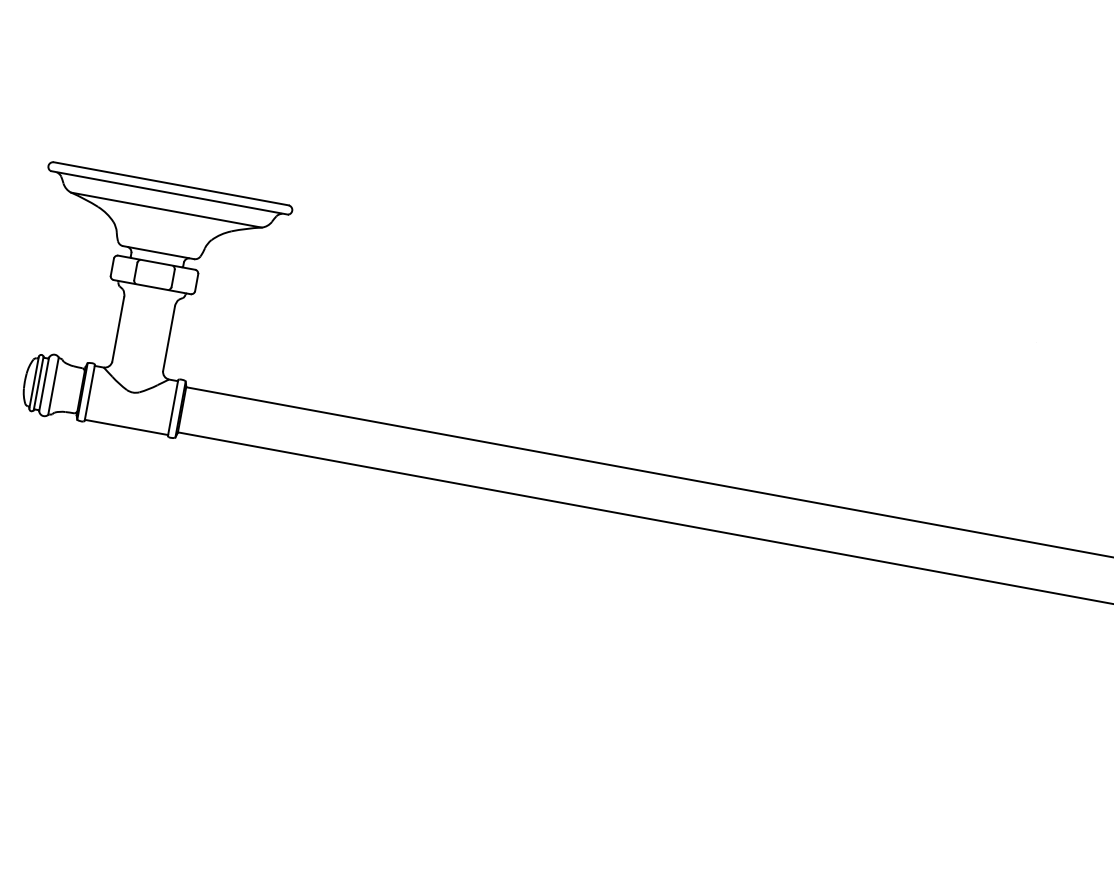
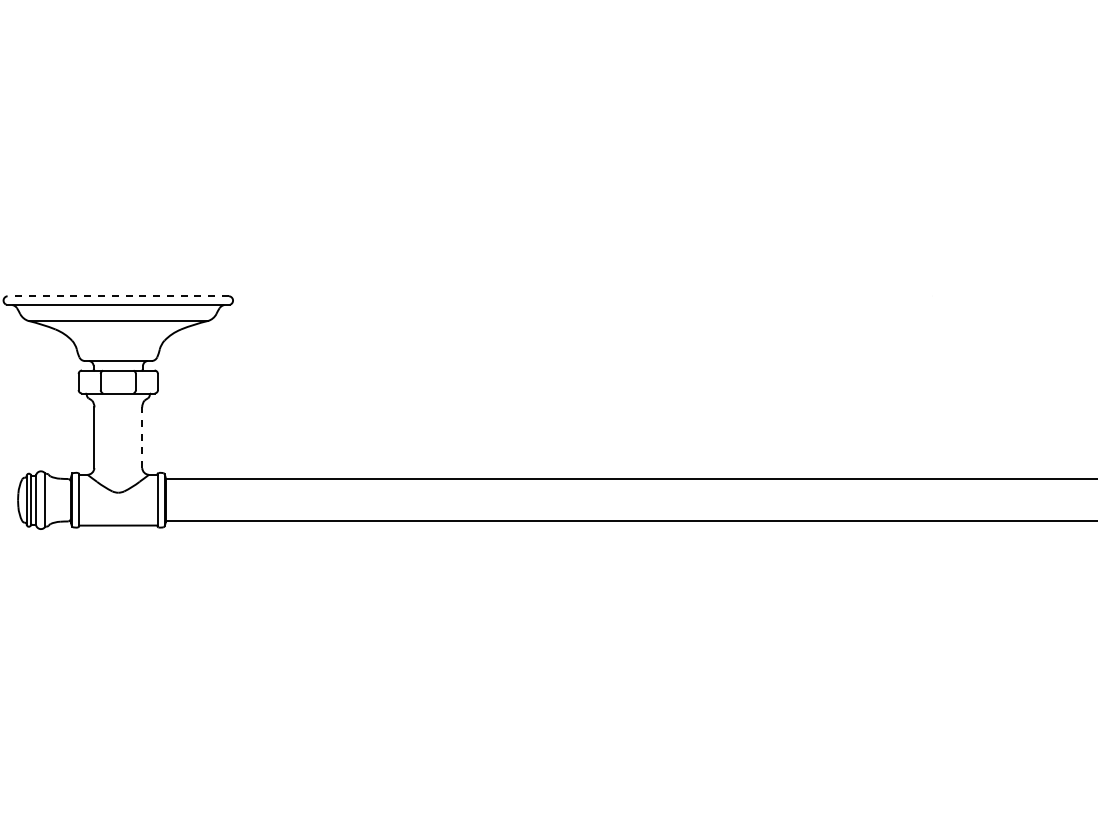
line: (171, 184) -> (118, 296), solid -> dashed
line: (169, 338) -> (142, 437), solid -> dashed

